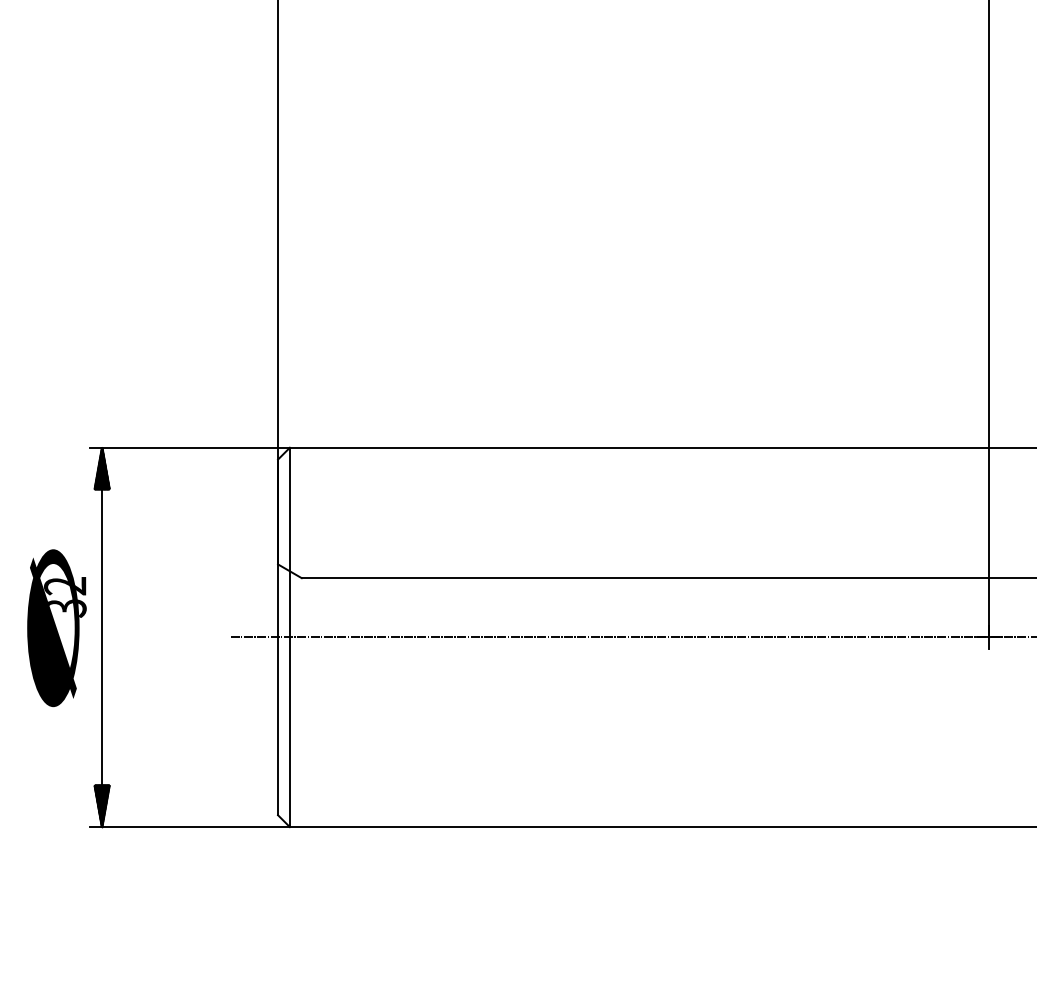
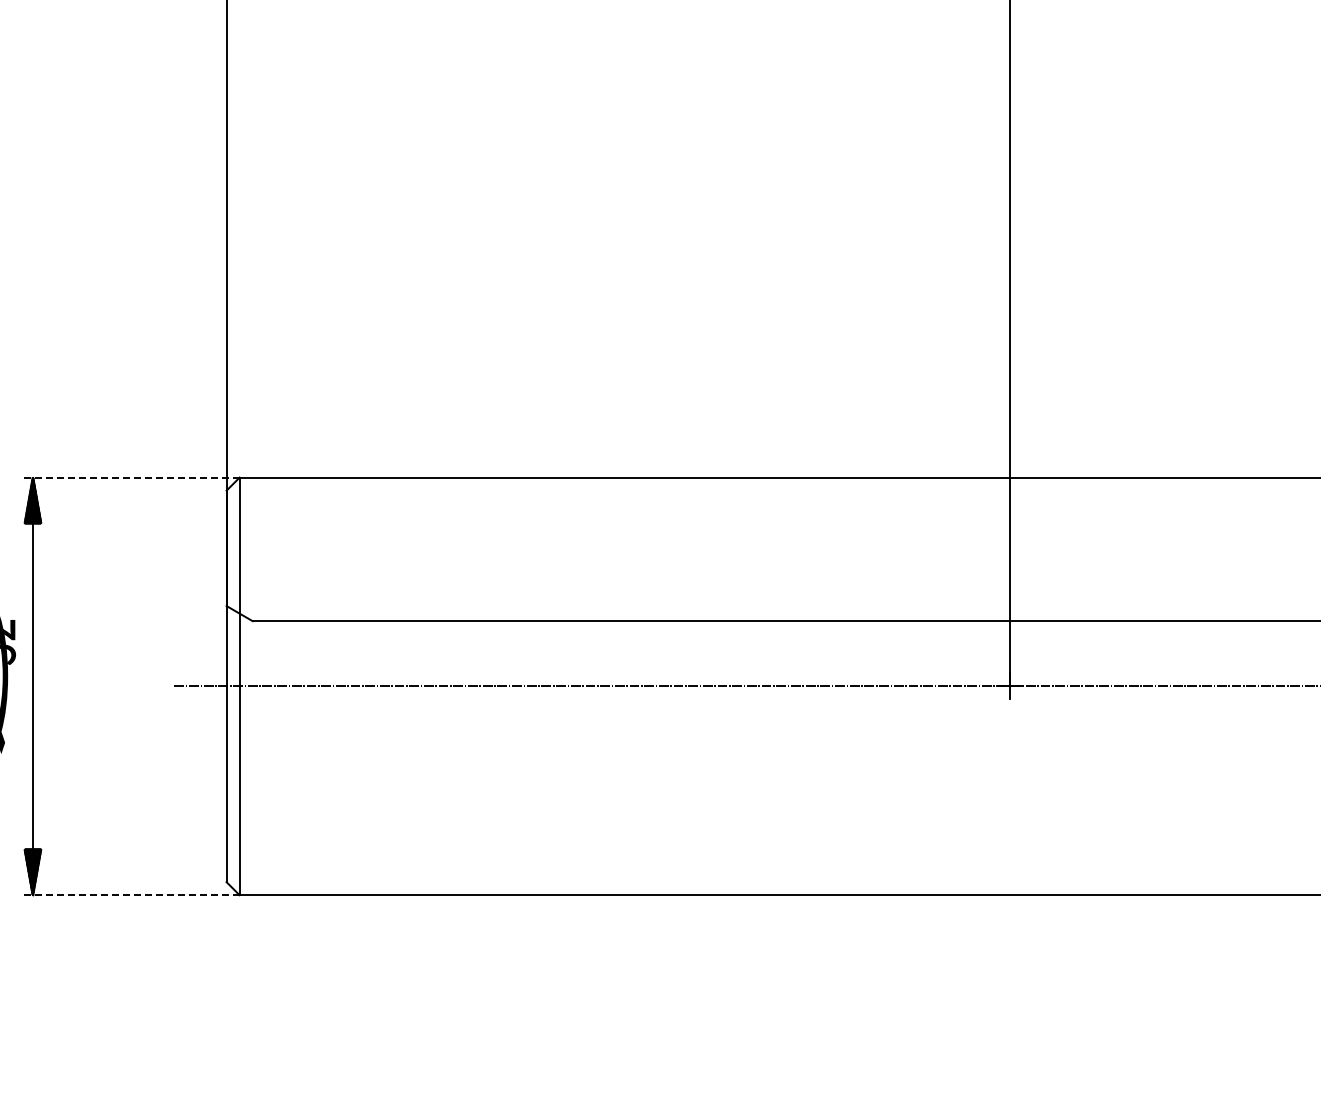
line: (189, 447) -> (129, 477), solid -> dashed
line: (189, 827) -> (129, 895), solid -> dashed

